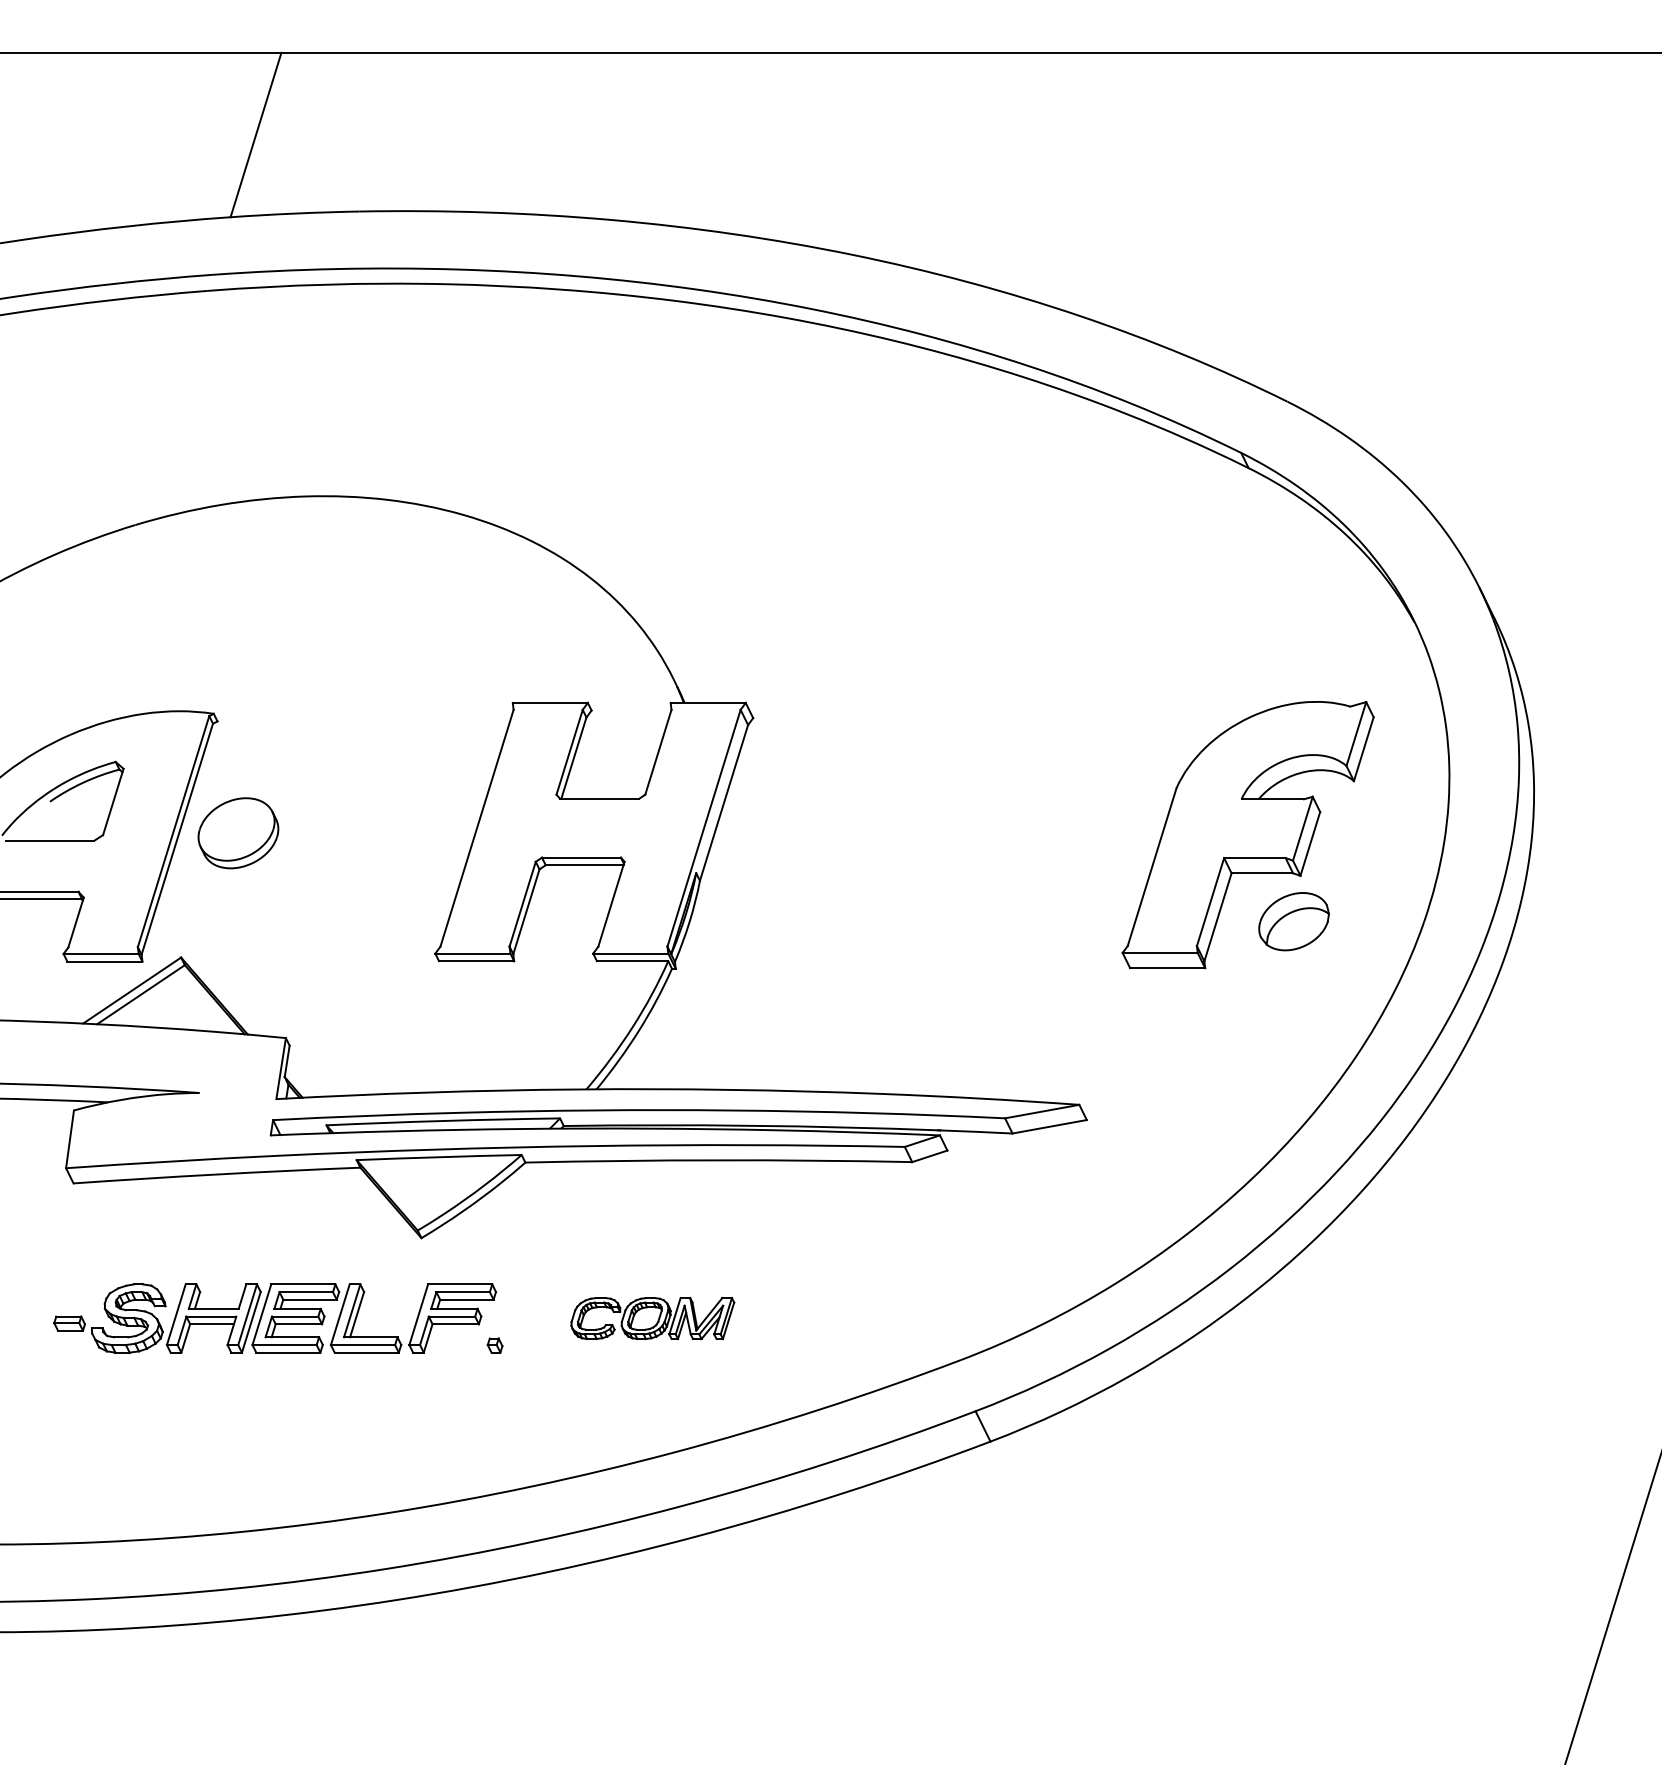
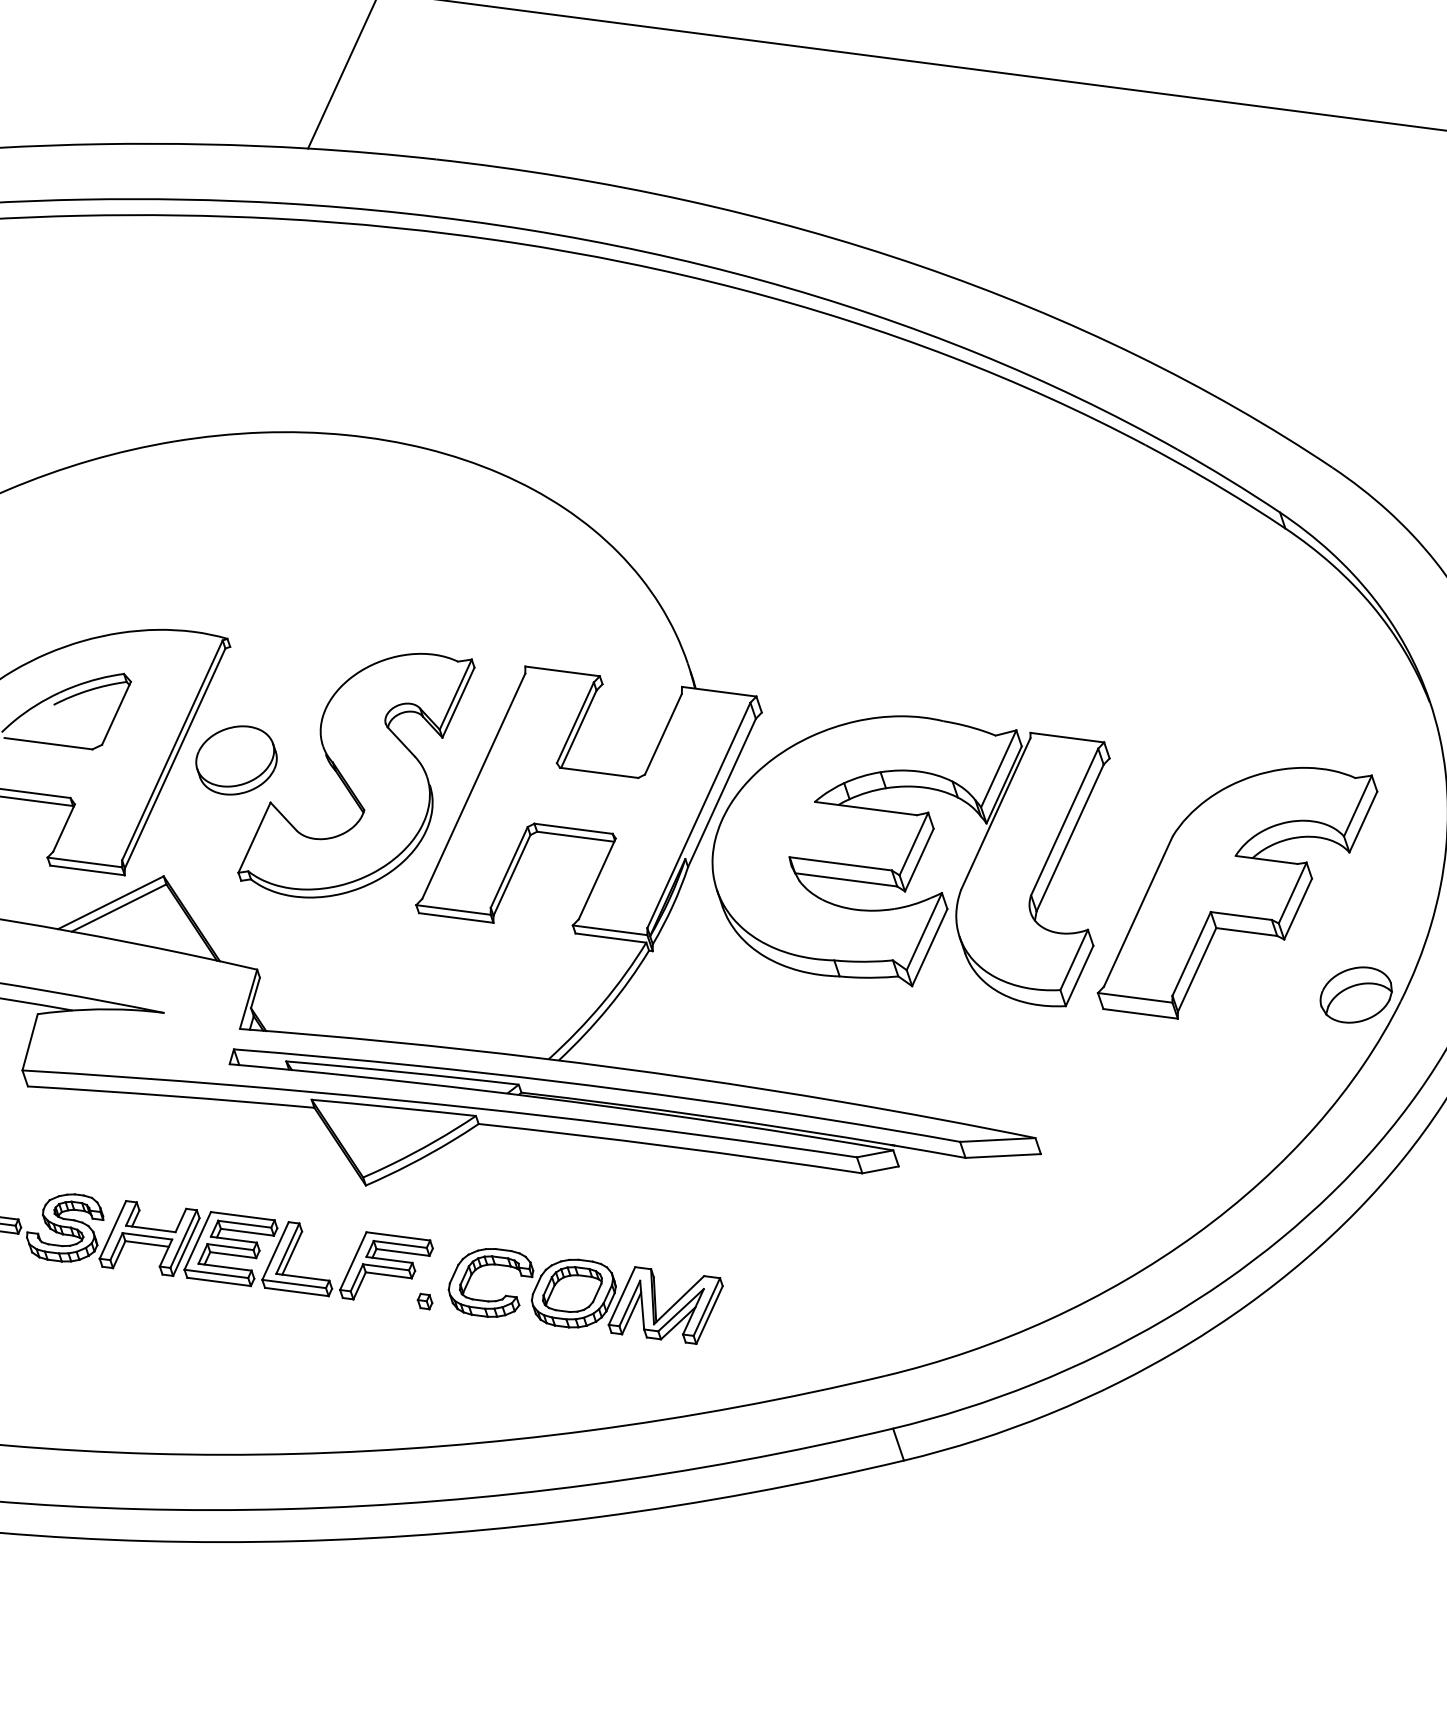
part: (358, 831) -> (355, 774), added
part: (917, 837) -> (909, 852), added
part: (1293, 921) -> (1355, 994), moved
part: (652, 1318) -> (584, 1294), size x1.67

